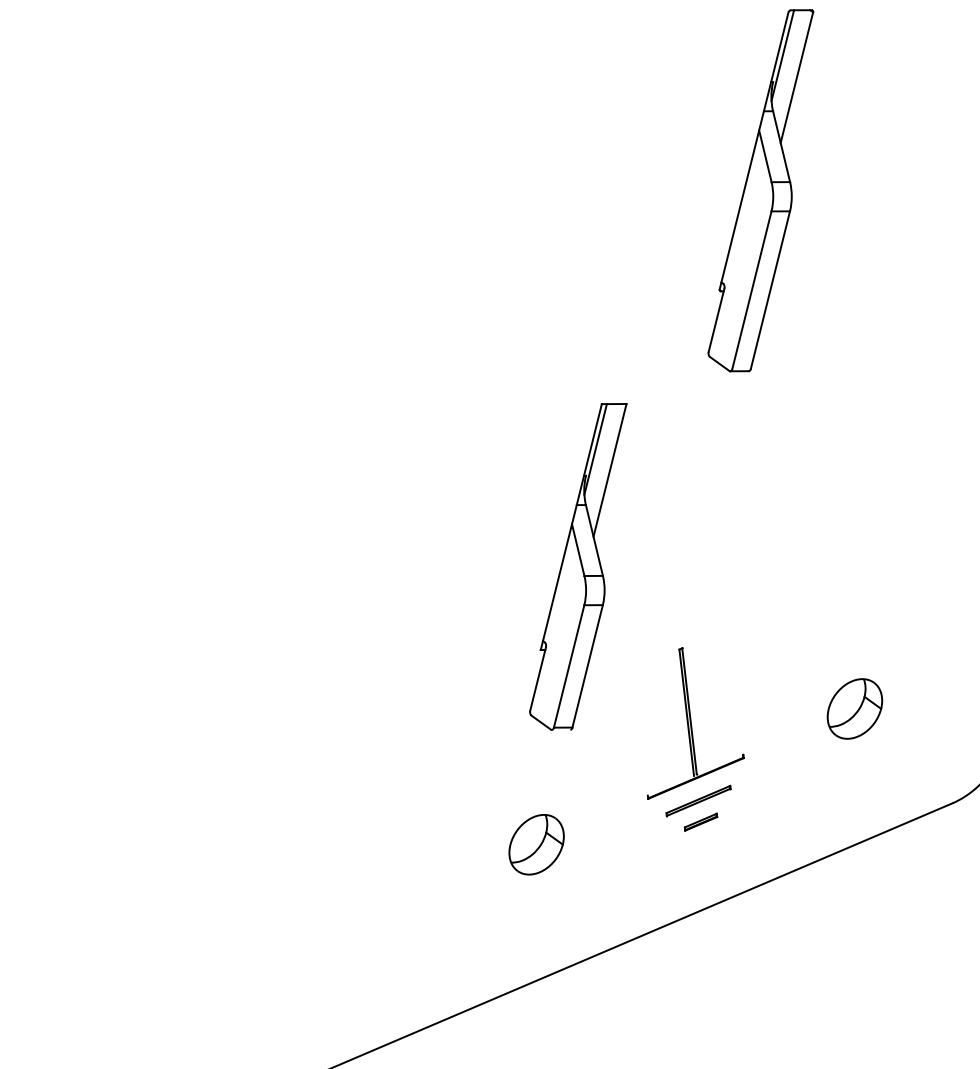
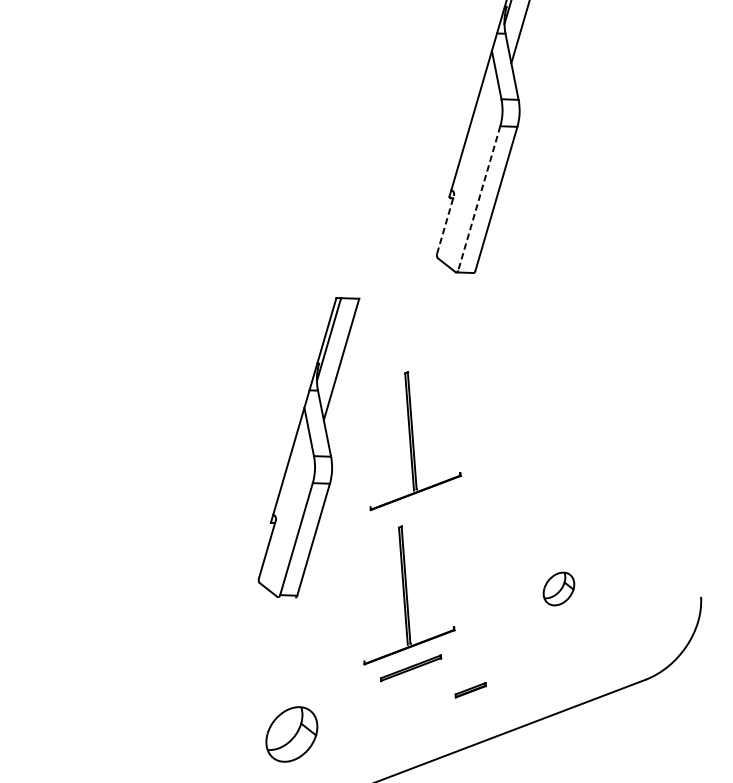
line: (751, 290) -> (478, 198), solid -> dashed
line: (716, 320) -> (445, 224), solid -> dashed
part: (695, 556) -> (417, 442), added
part: (854, 708) -> (558, 588), size x0.6
part: (701, 821) -> (471, 689), moved
part: (536, 844) -> (291, 734), moved

